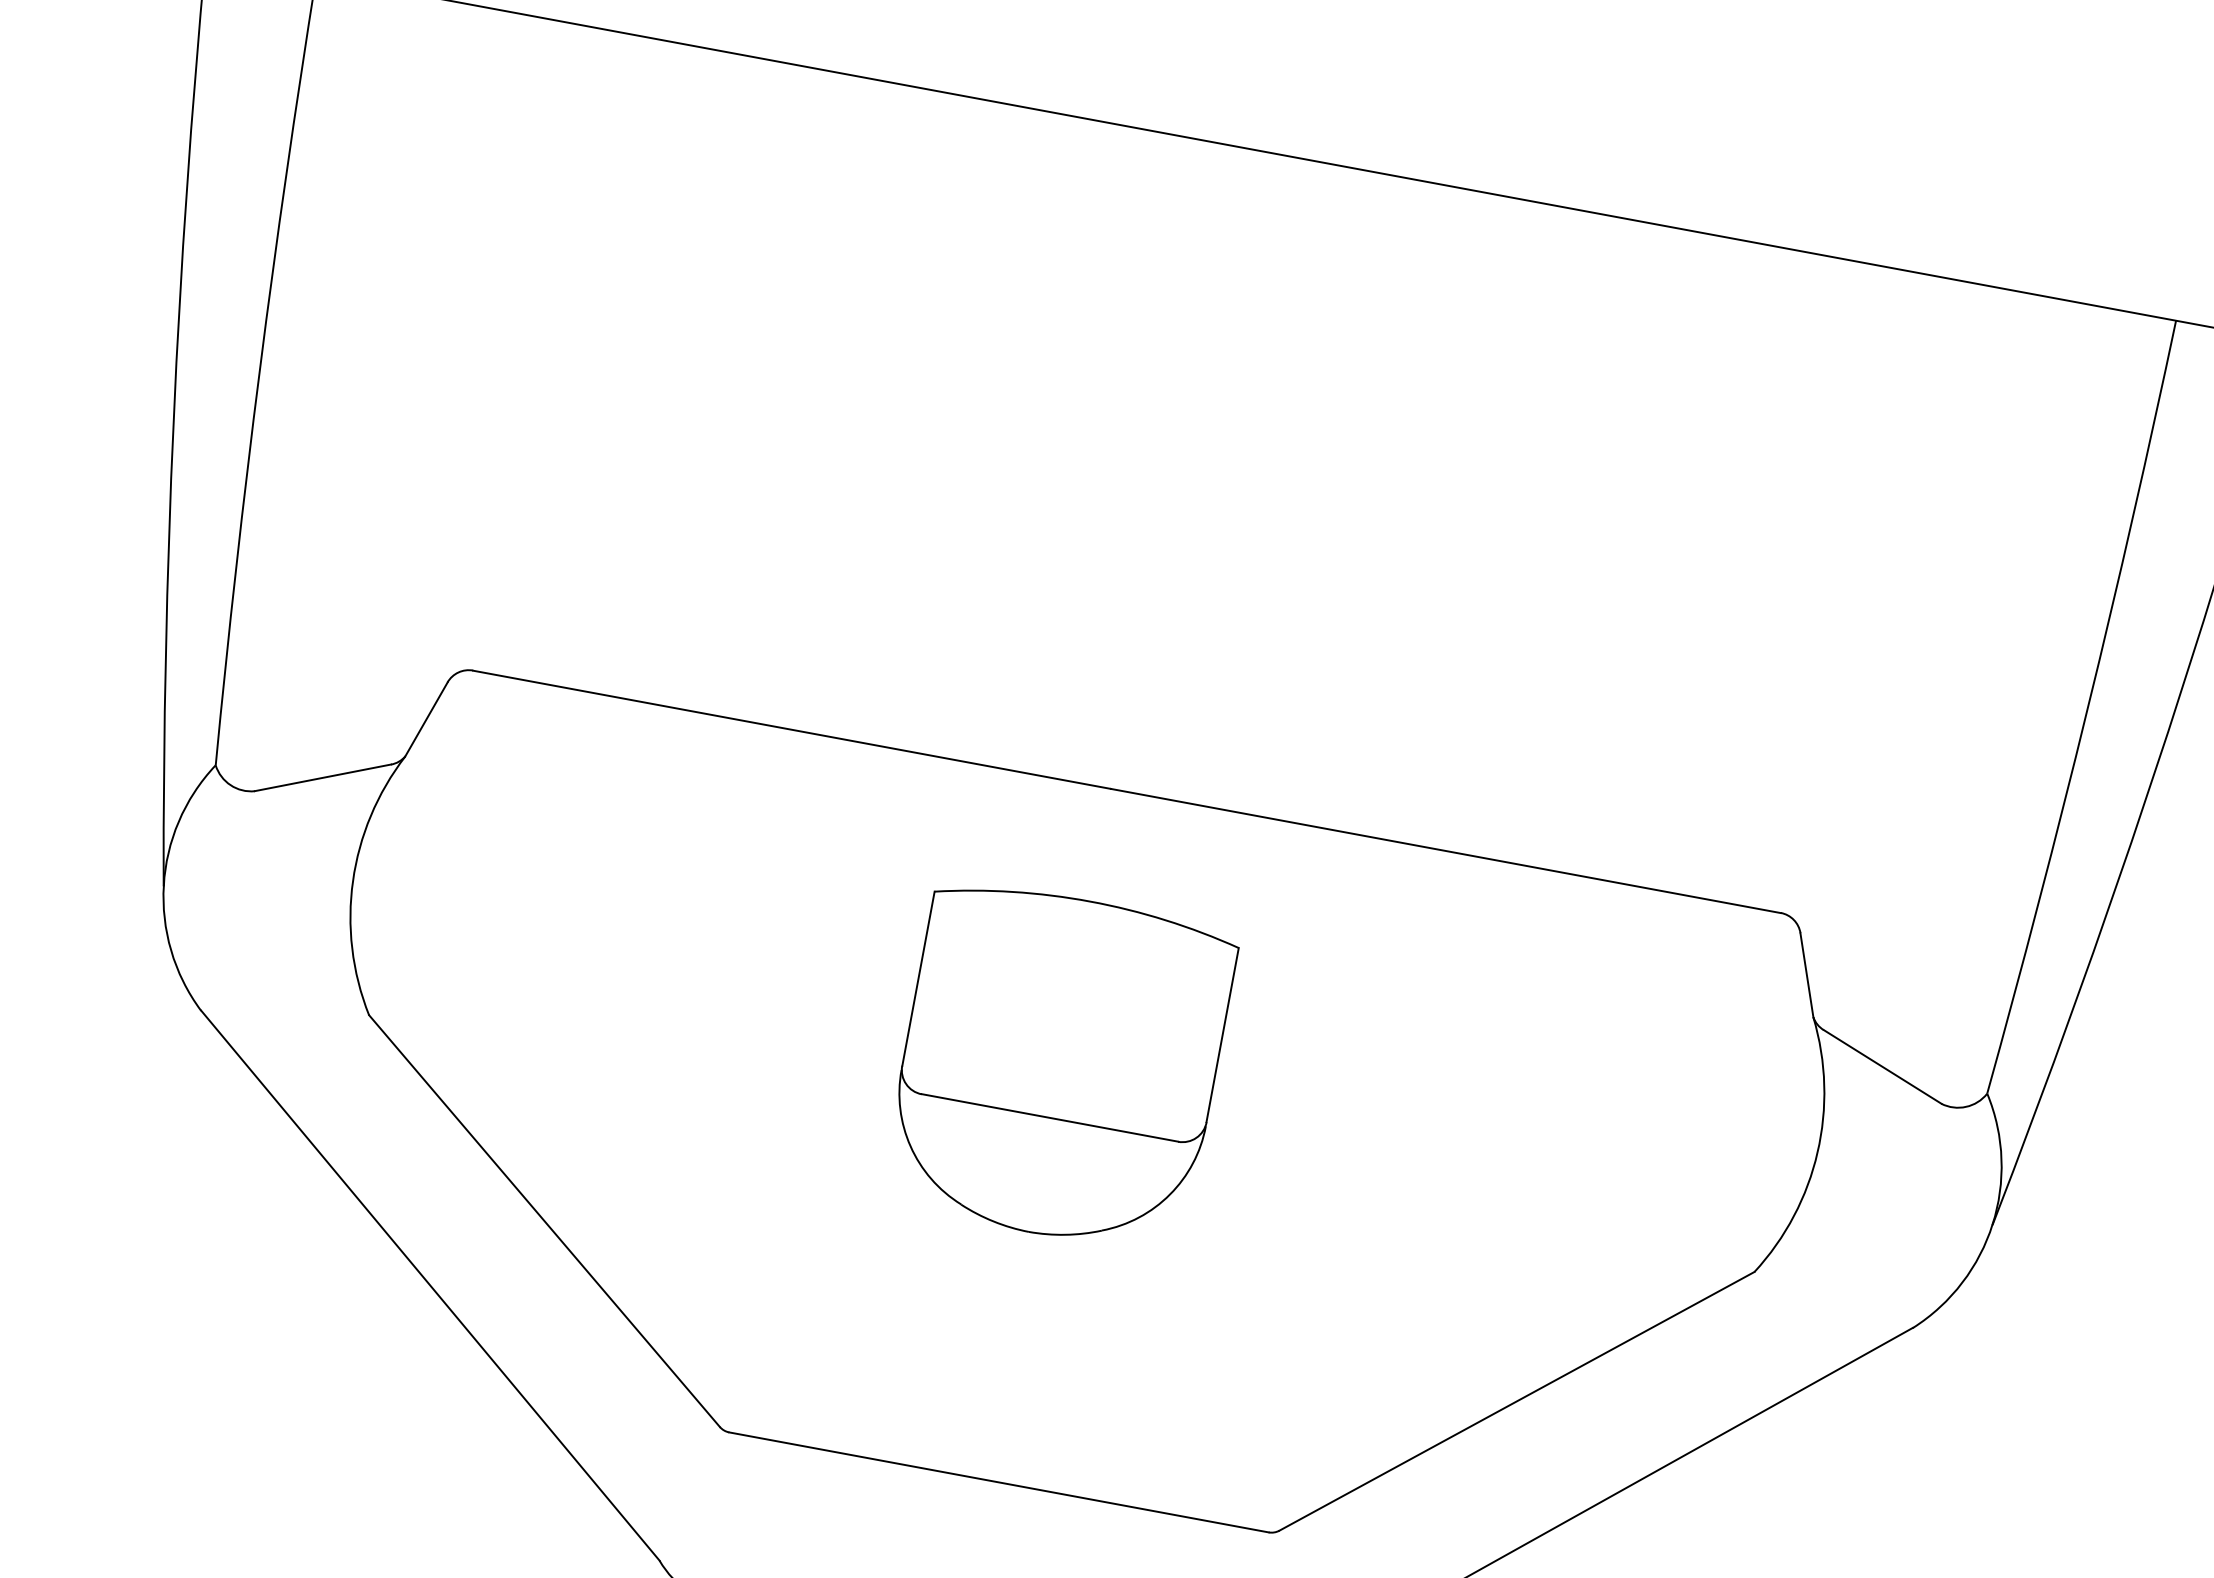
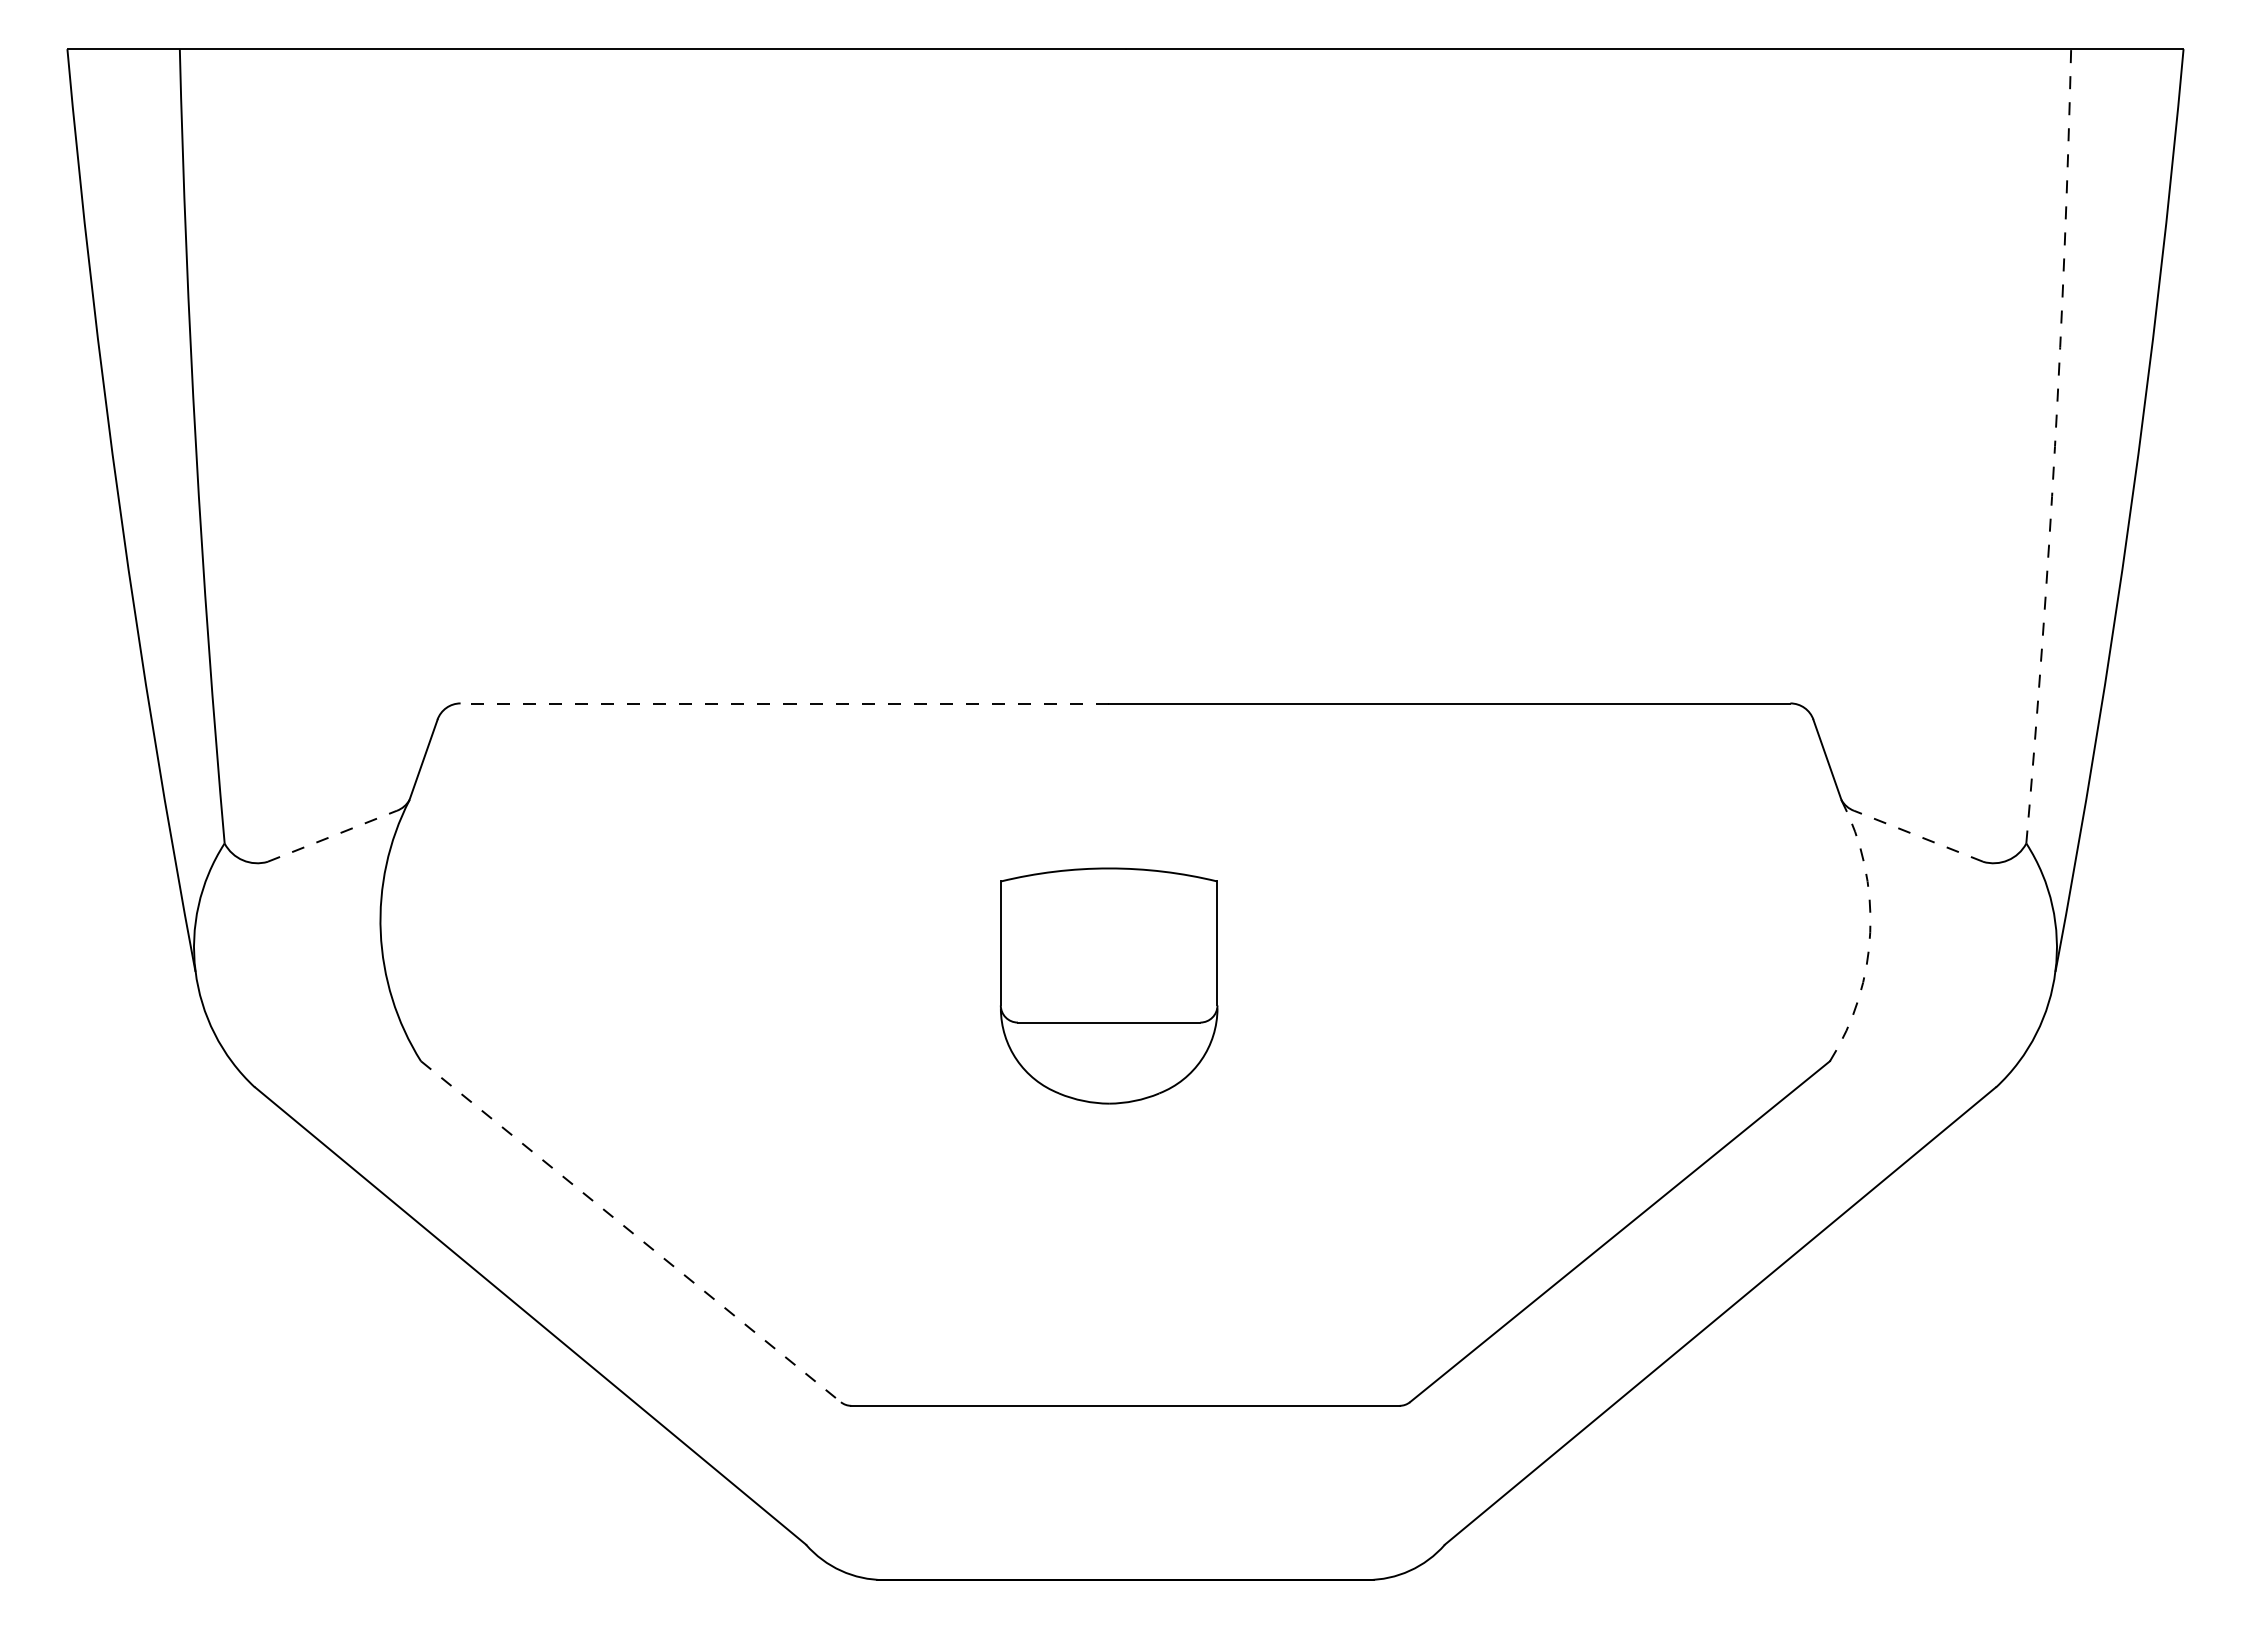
arc: (2087, 708) -> (2054, 446), solid -> dashed
line: (791, 729) -> (784, 703), solid -> dashed
line: (323, 778) -> (332, 836), solid -> dashed
part: (1058, 1066) -> (1108, 985), size x0.7
line: (1882, 1067) -> (1918, 836), solid -> dashed
arc: (1817, 1152) -> (1870, 932), solid -> dashed
line: (544, 1221) -> (631, 1232), solid -> dashed

